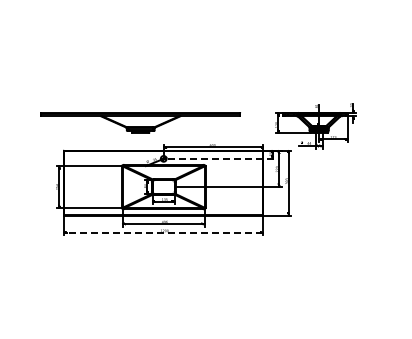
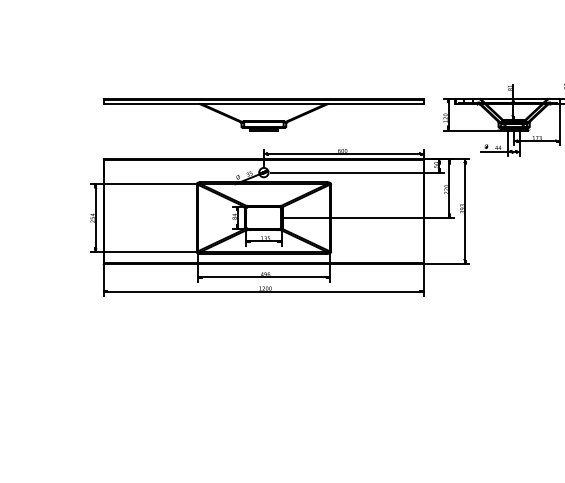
part: (140, 122) -> (263, 114), moved
line: (221, 158) -> (356, 172), dashed -> solid
line: (163, 232) -> (263, 291), dashed -> solid

